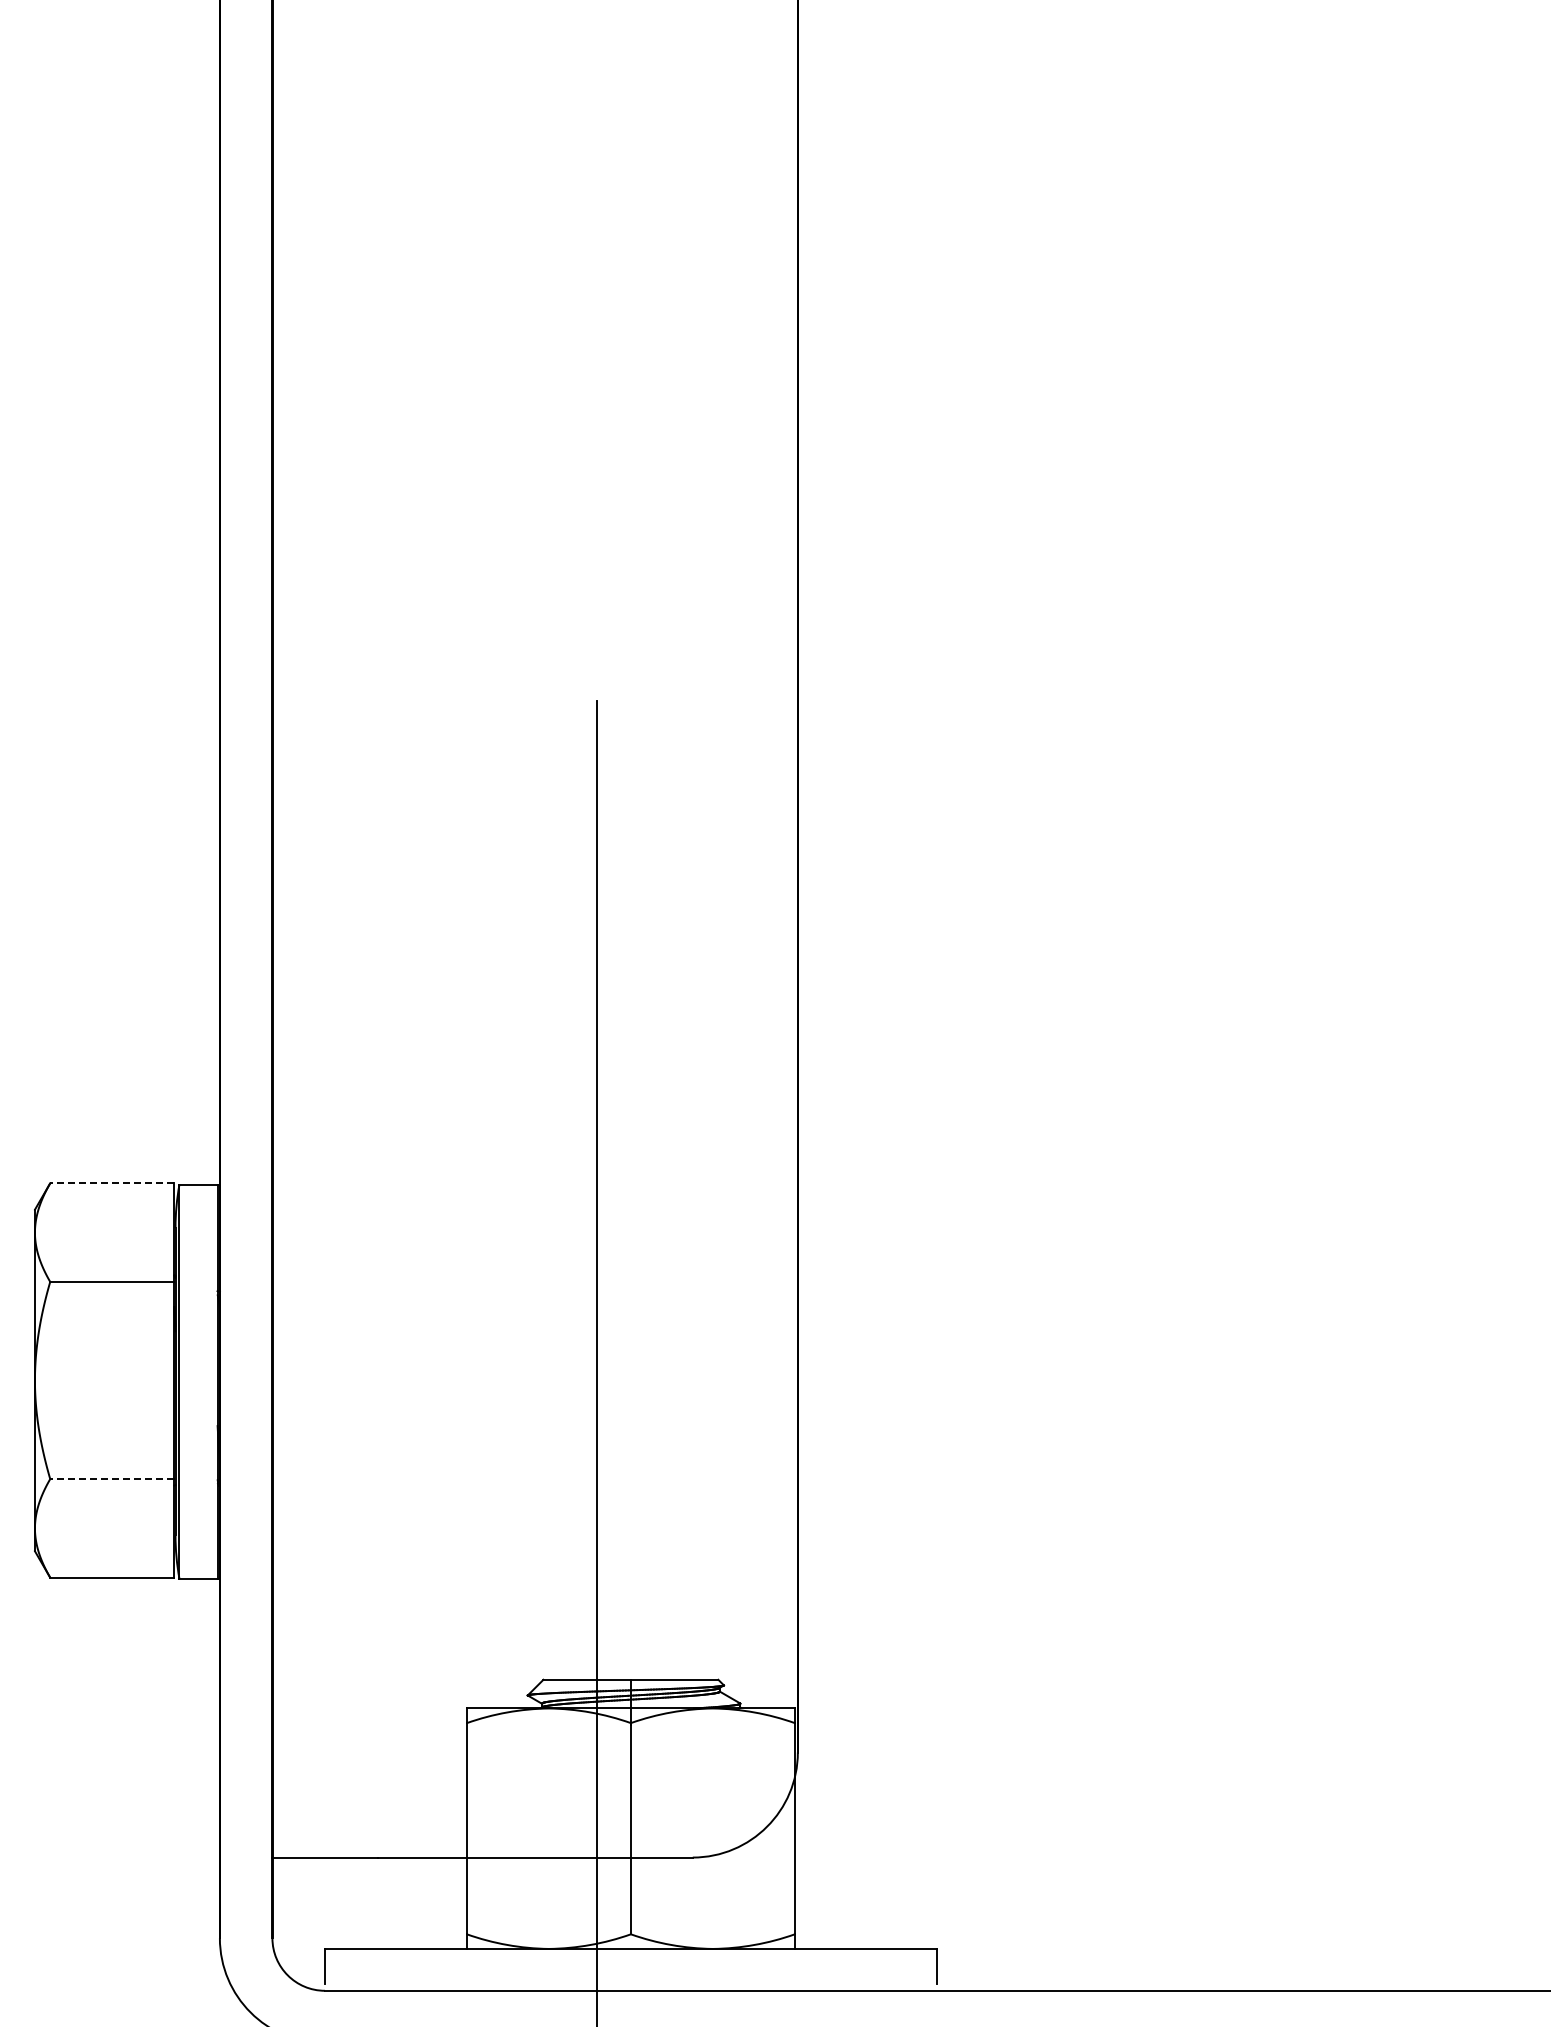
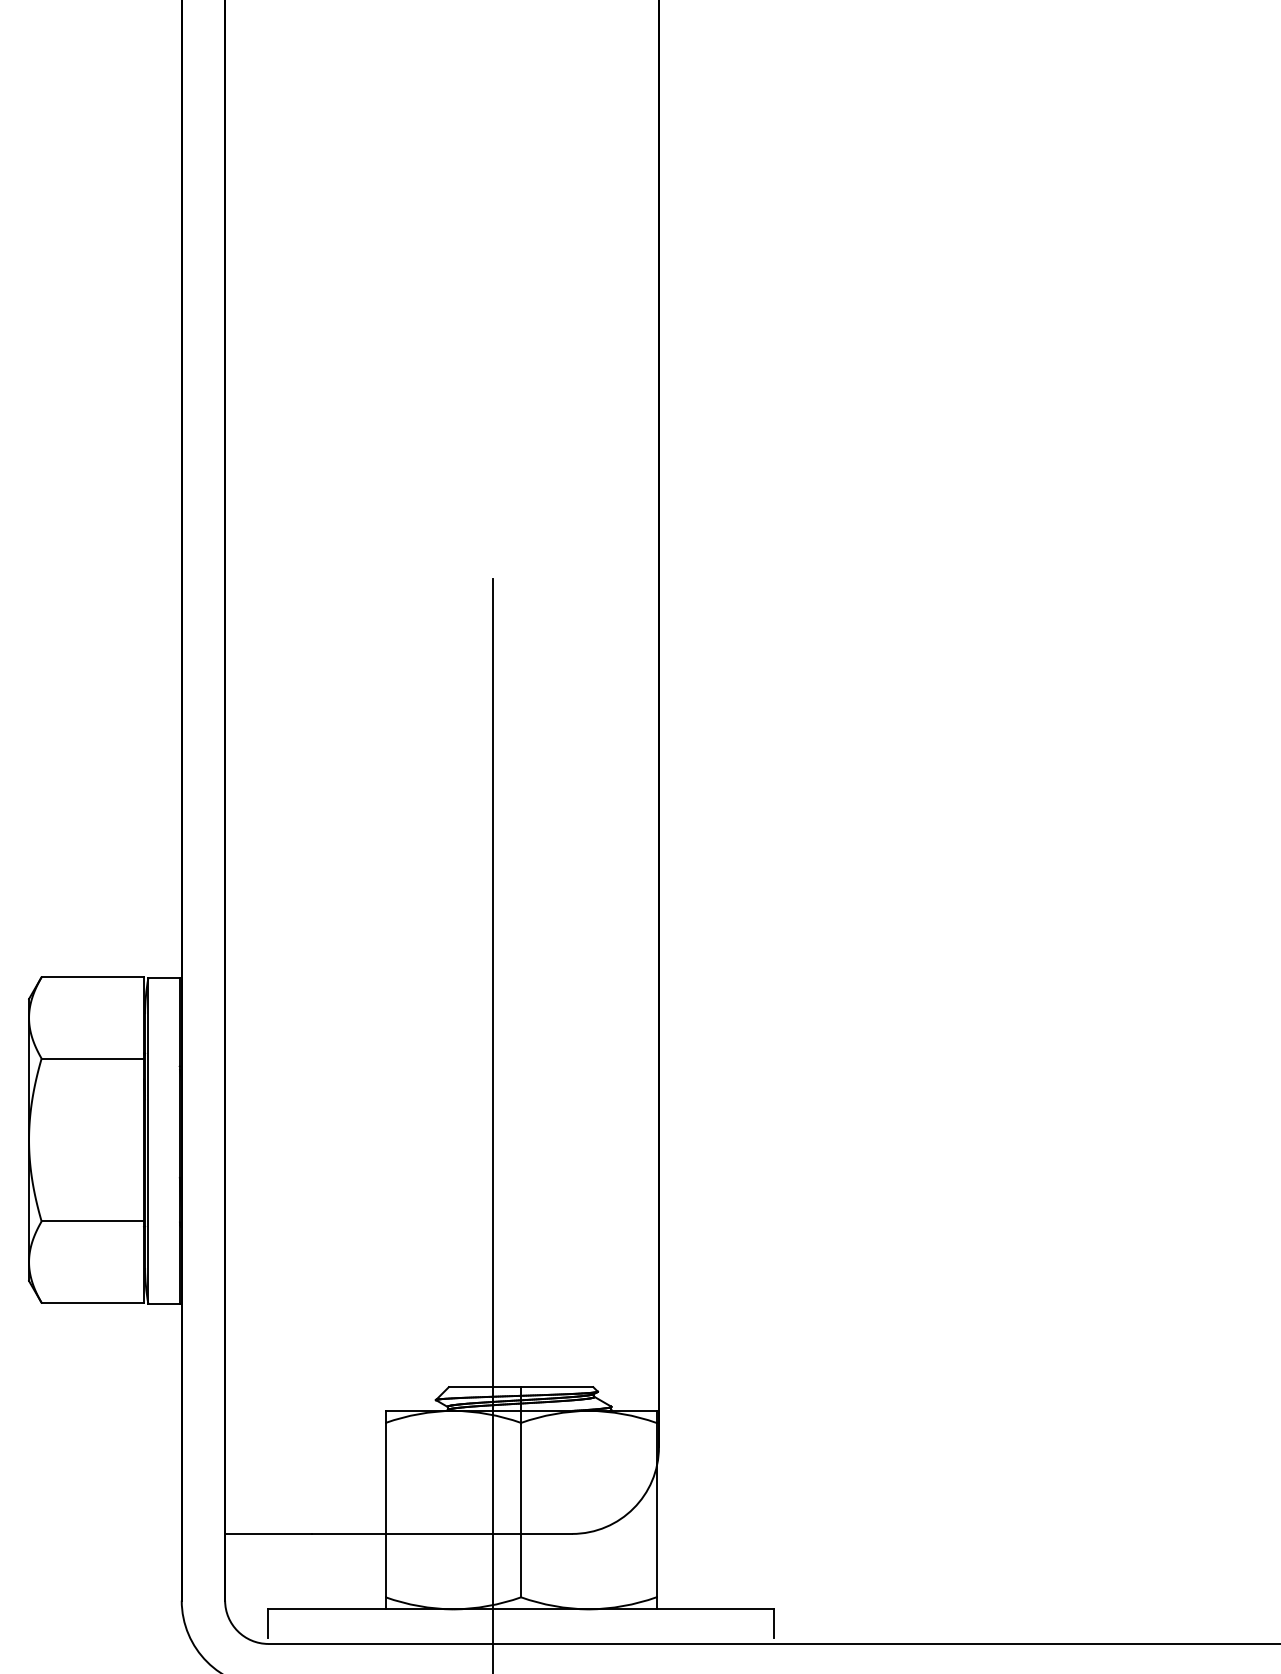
line: (112, 1183) -> (93, 977), dashed -> solid
line: (112, 1479) -> (93, 1221), dashed -> solid

